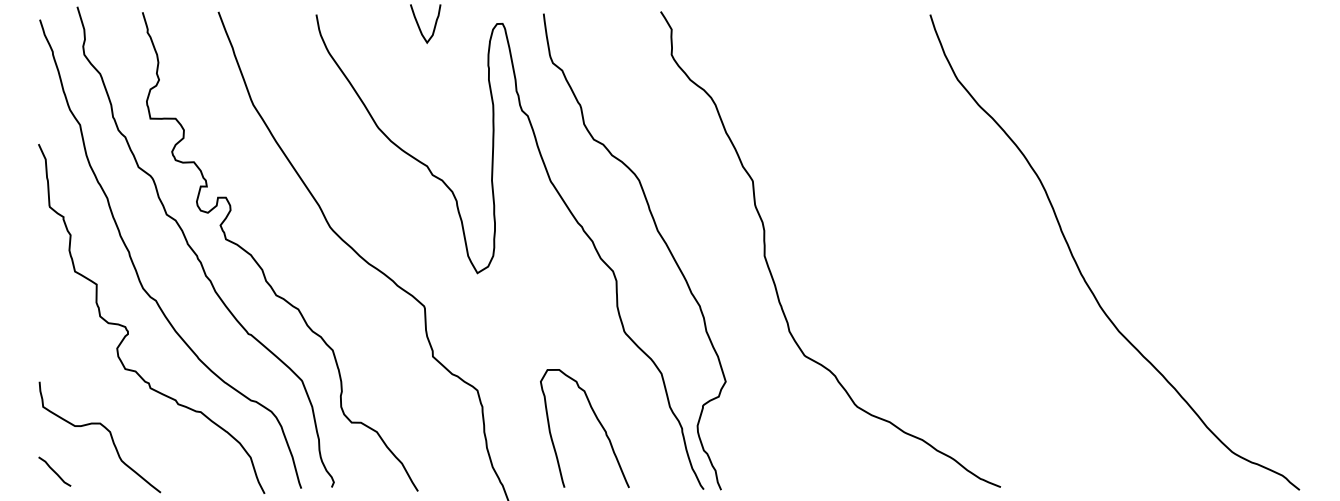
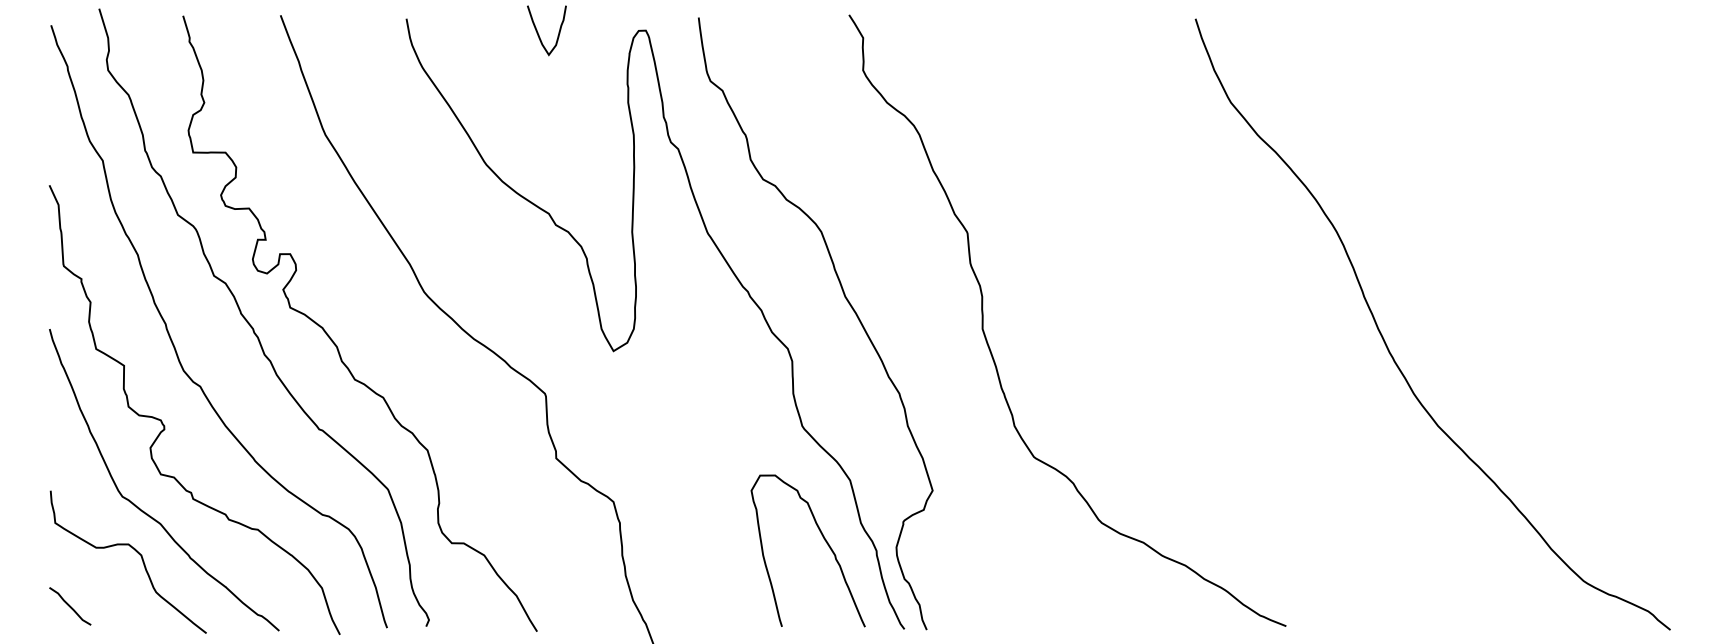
curve: (111, 396) -> (143, 509), added
curve: (596, 419) -> (823, 539), moved

